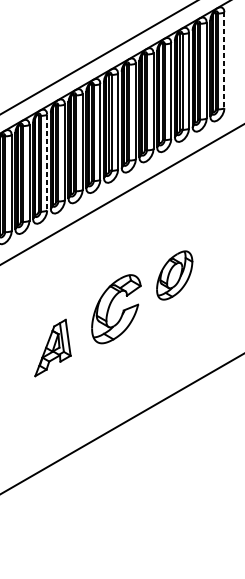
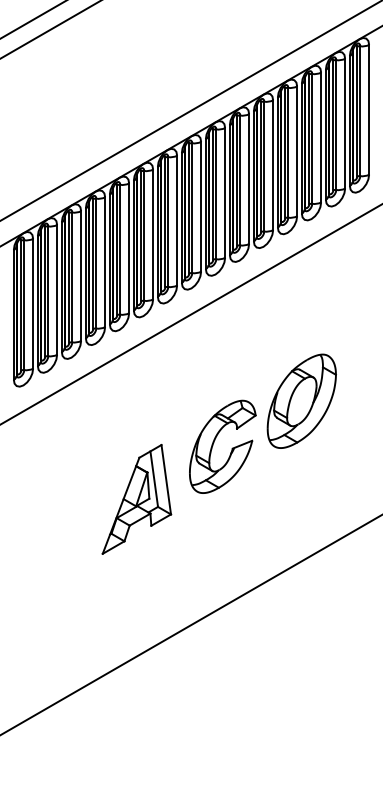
line: (224, 60) -> (369, 109), dashed -> solid
line: (47, 162) -> (129, 248), dashed -> solid
part: (174, 274) -> (301, 400), size x1.43
part: (52, 348) -> (136, 499), size x1.43

